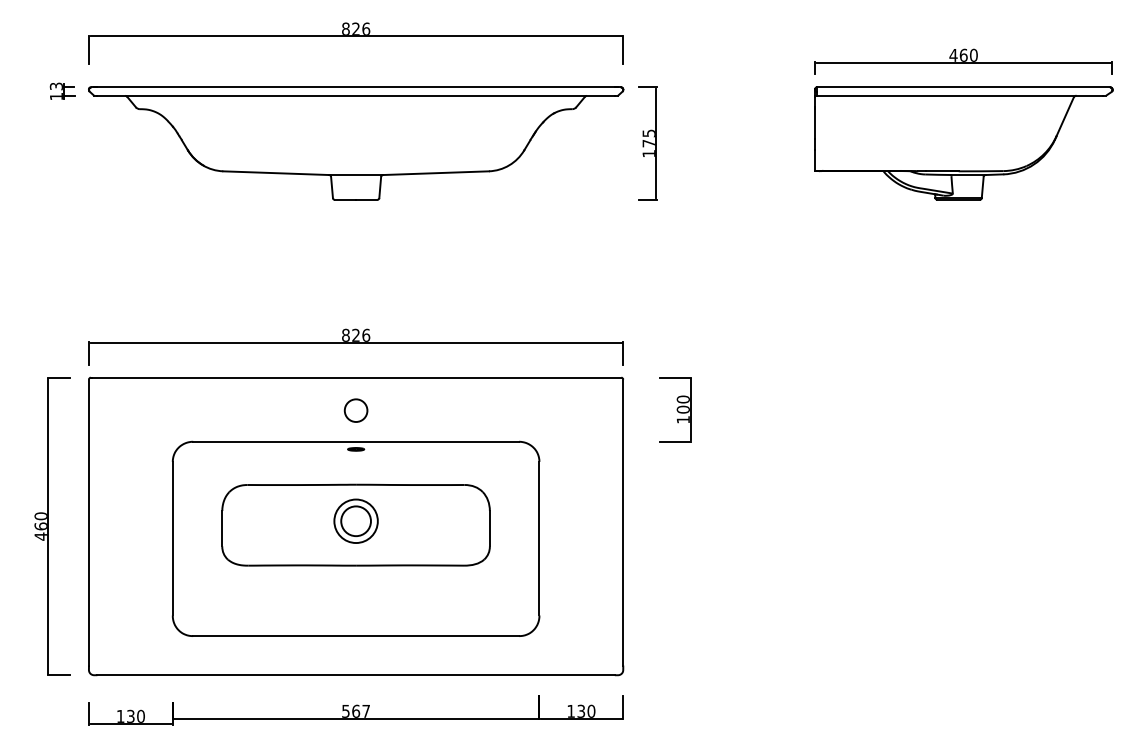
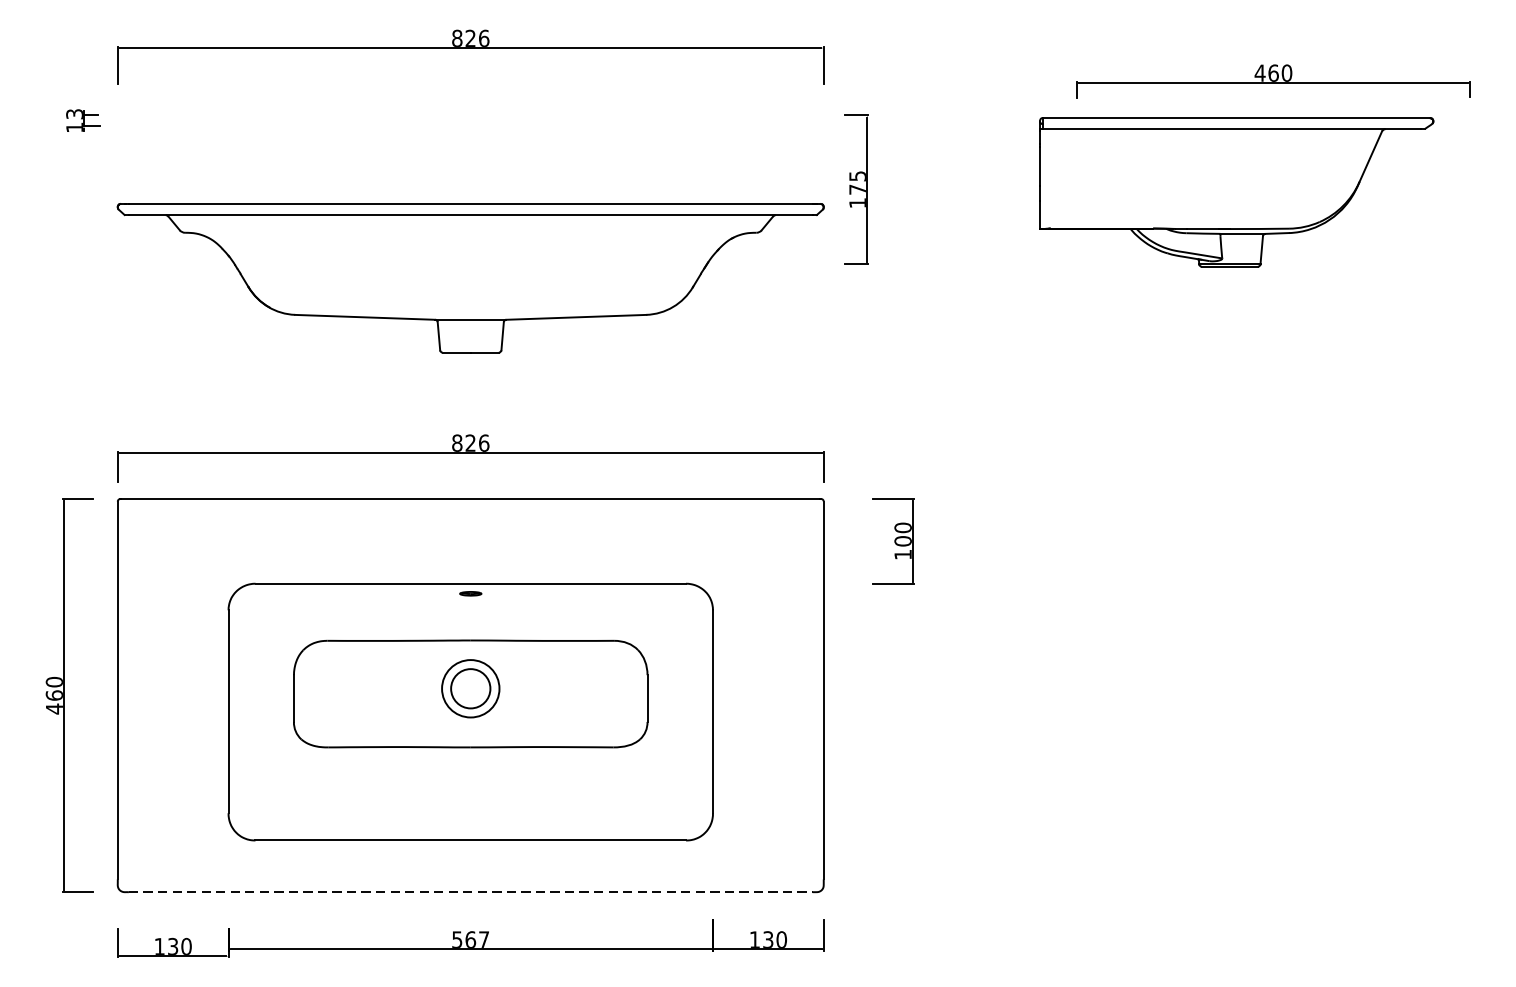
part: (356, 143) -> (471, 278), moved
part: (963, 143) -> (1236, 192), moved
circle: (355, 410) -> (469, 542), removed
line: (356, 675) -> (471, 892), solid -> dashed

